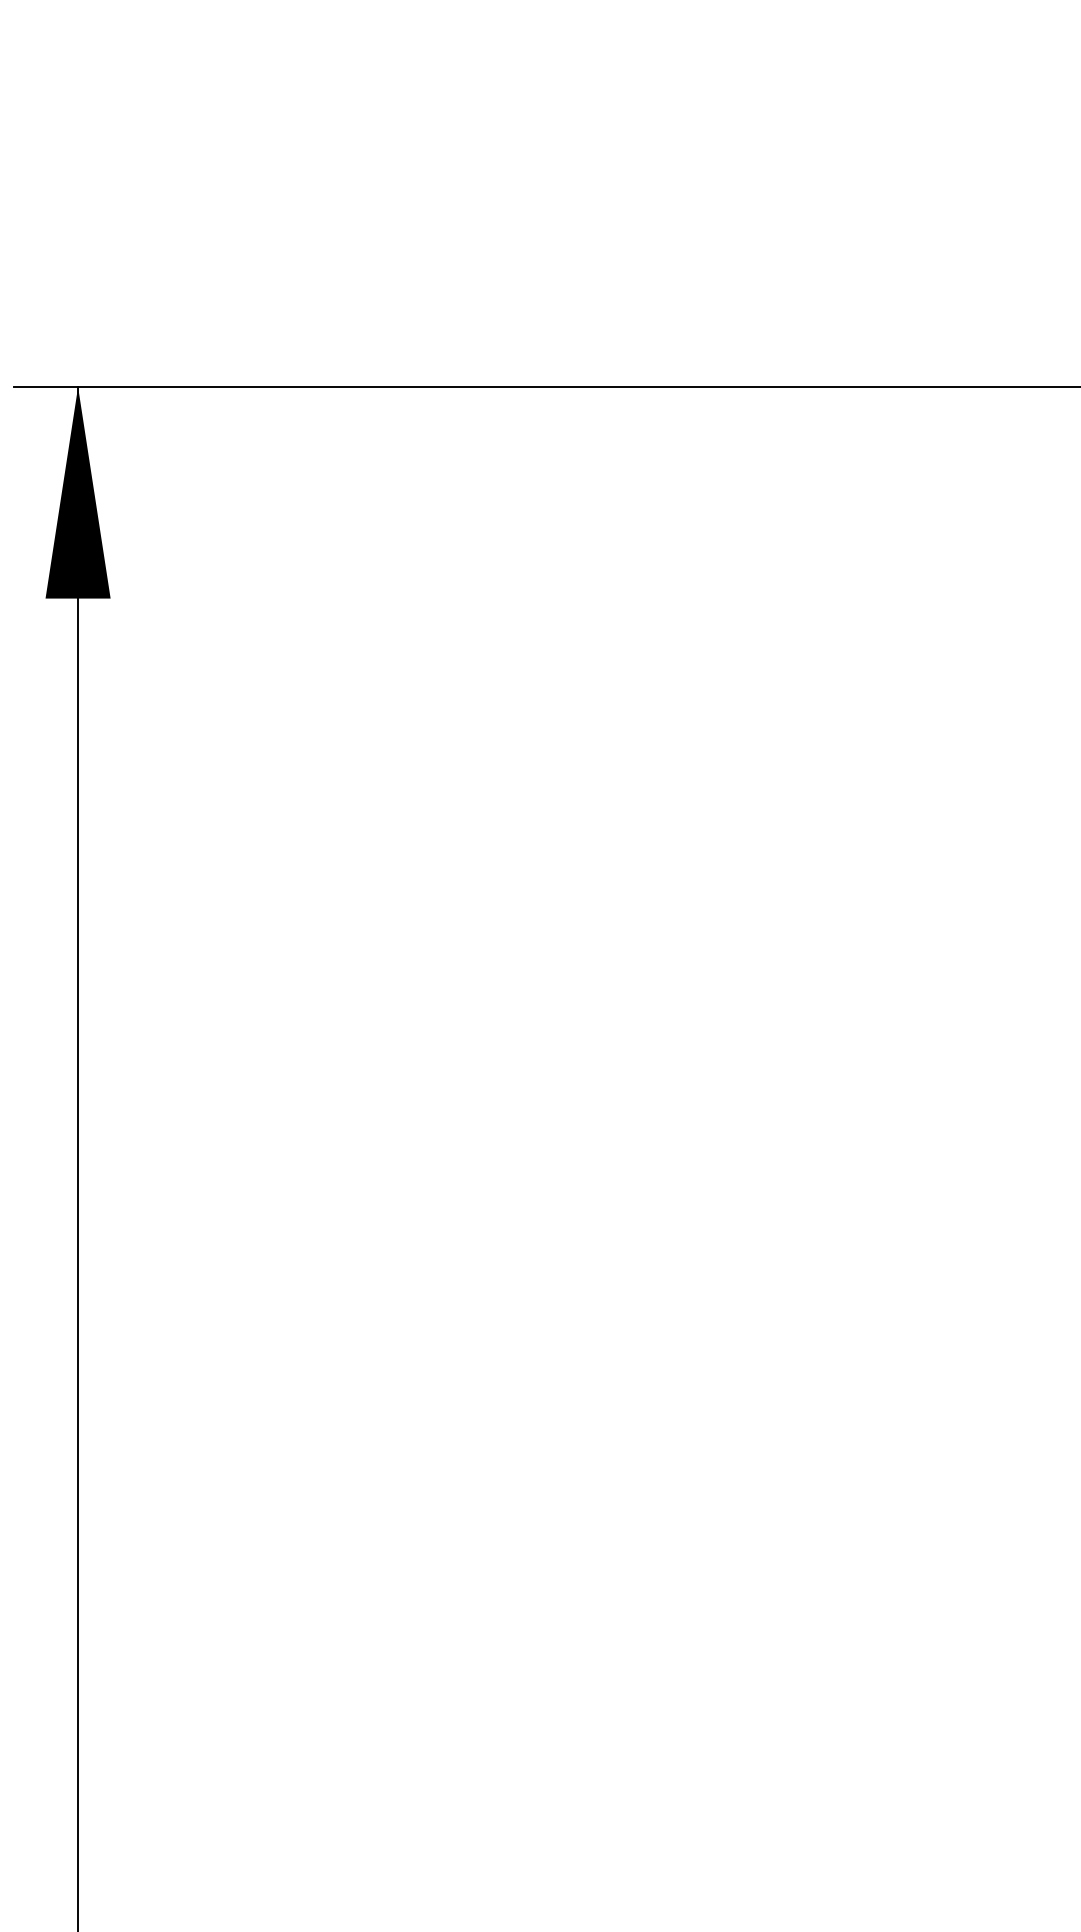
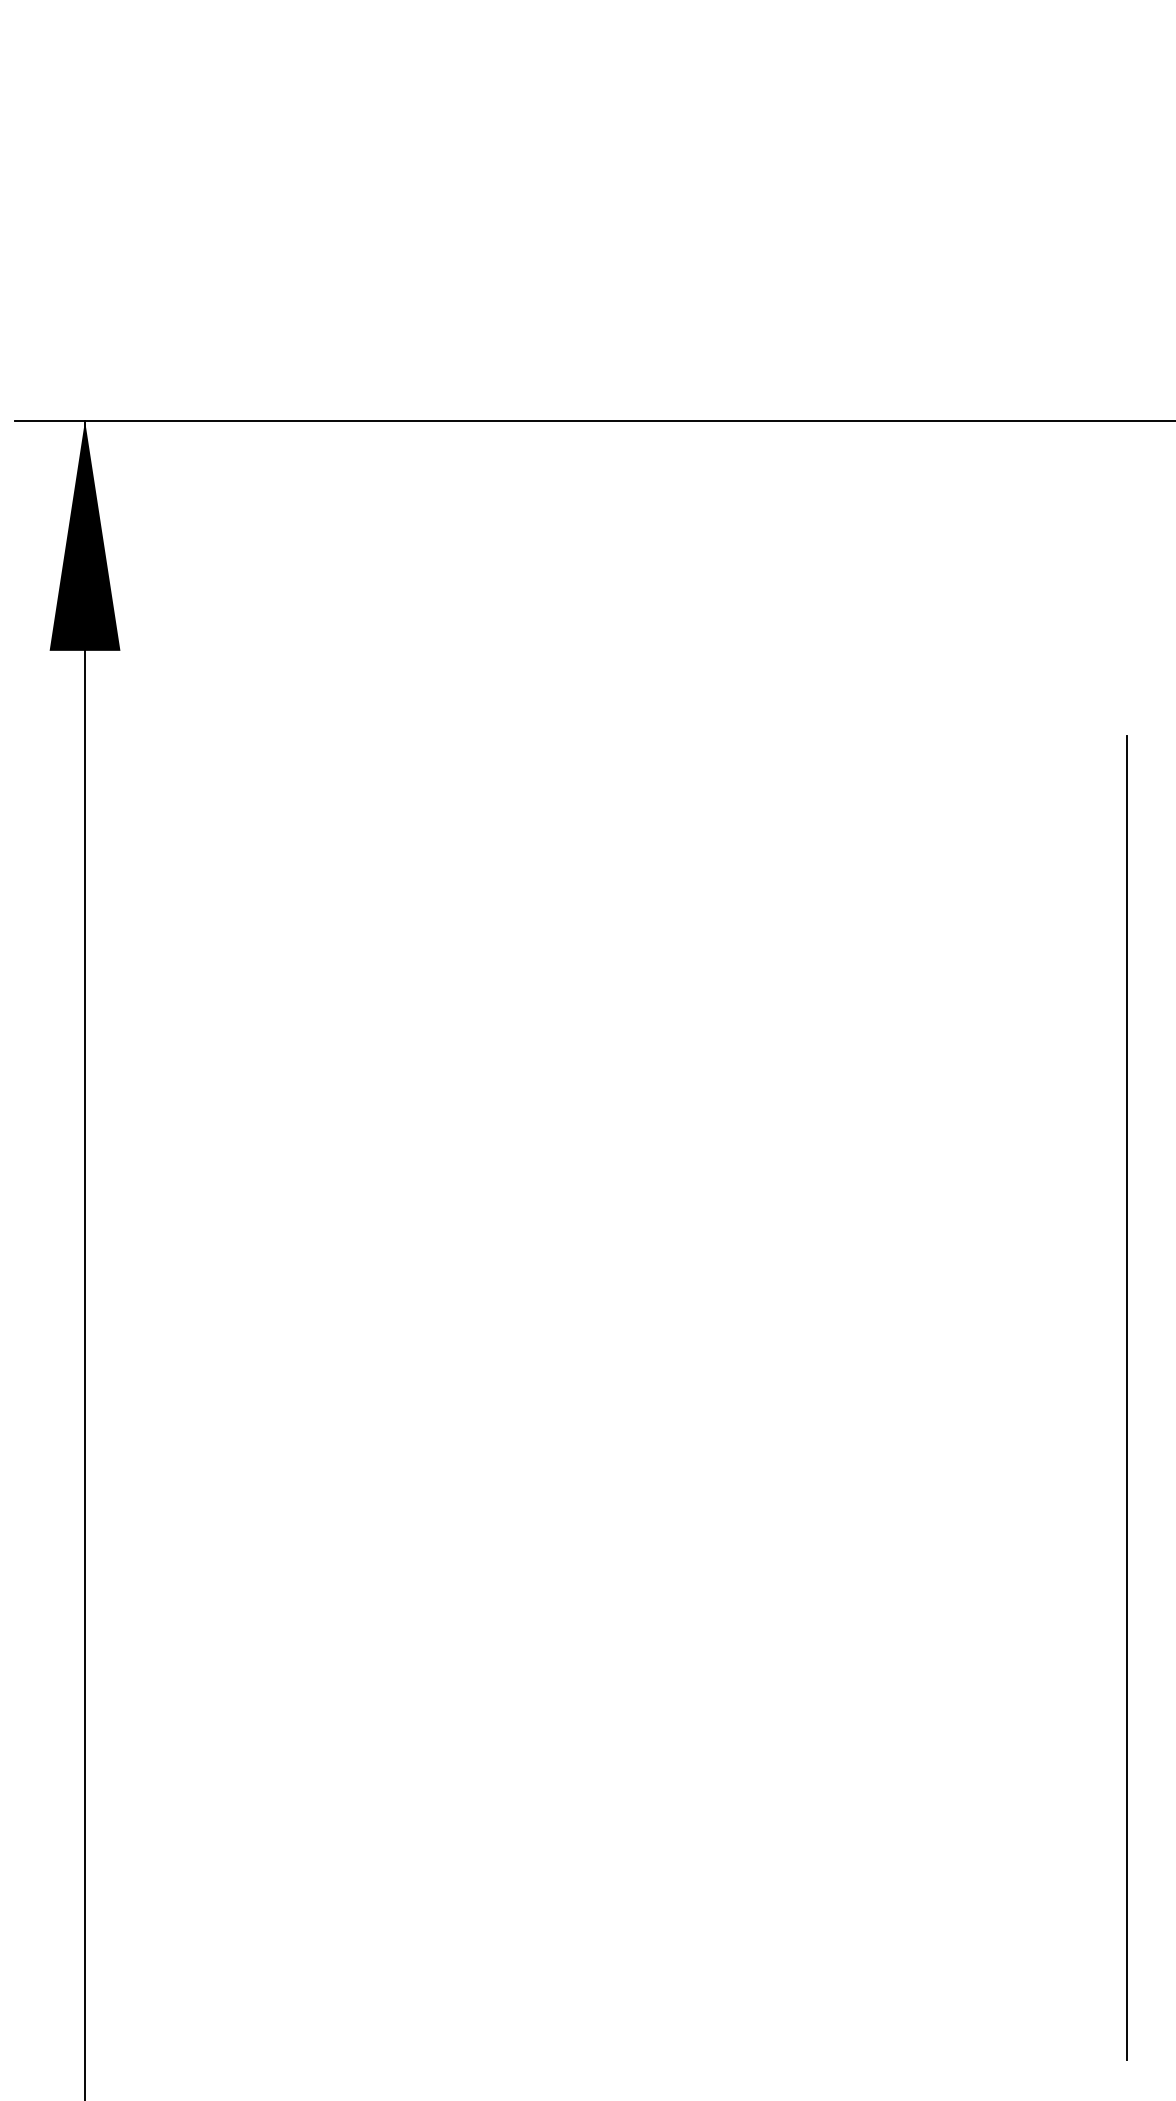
line: (1036, 1285) -> (1127, 1398), added

